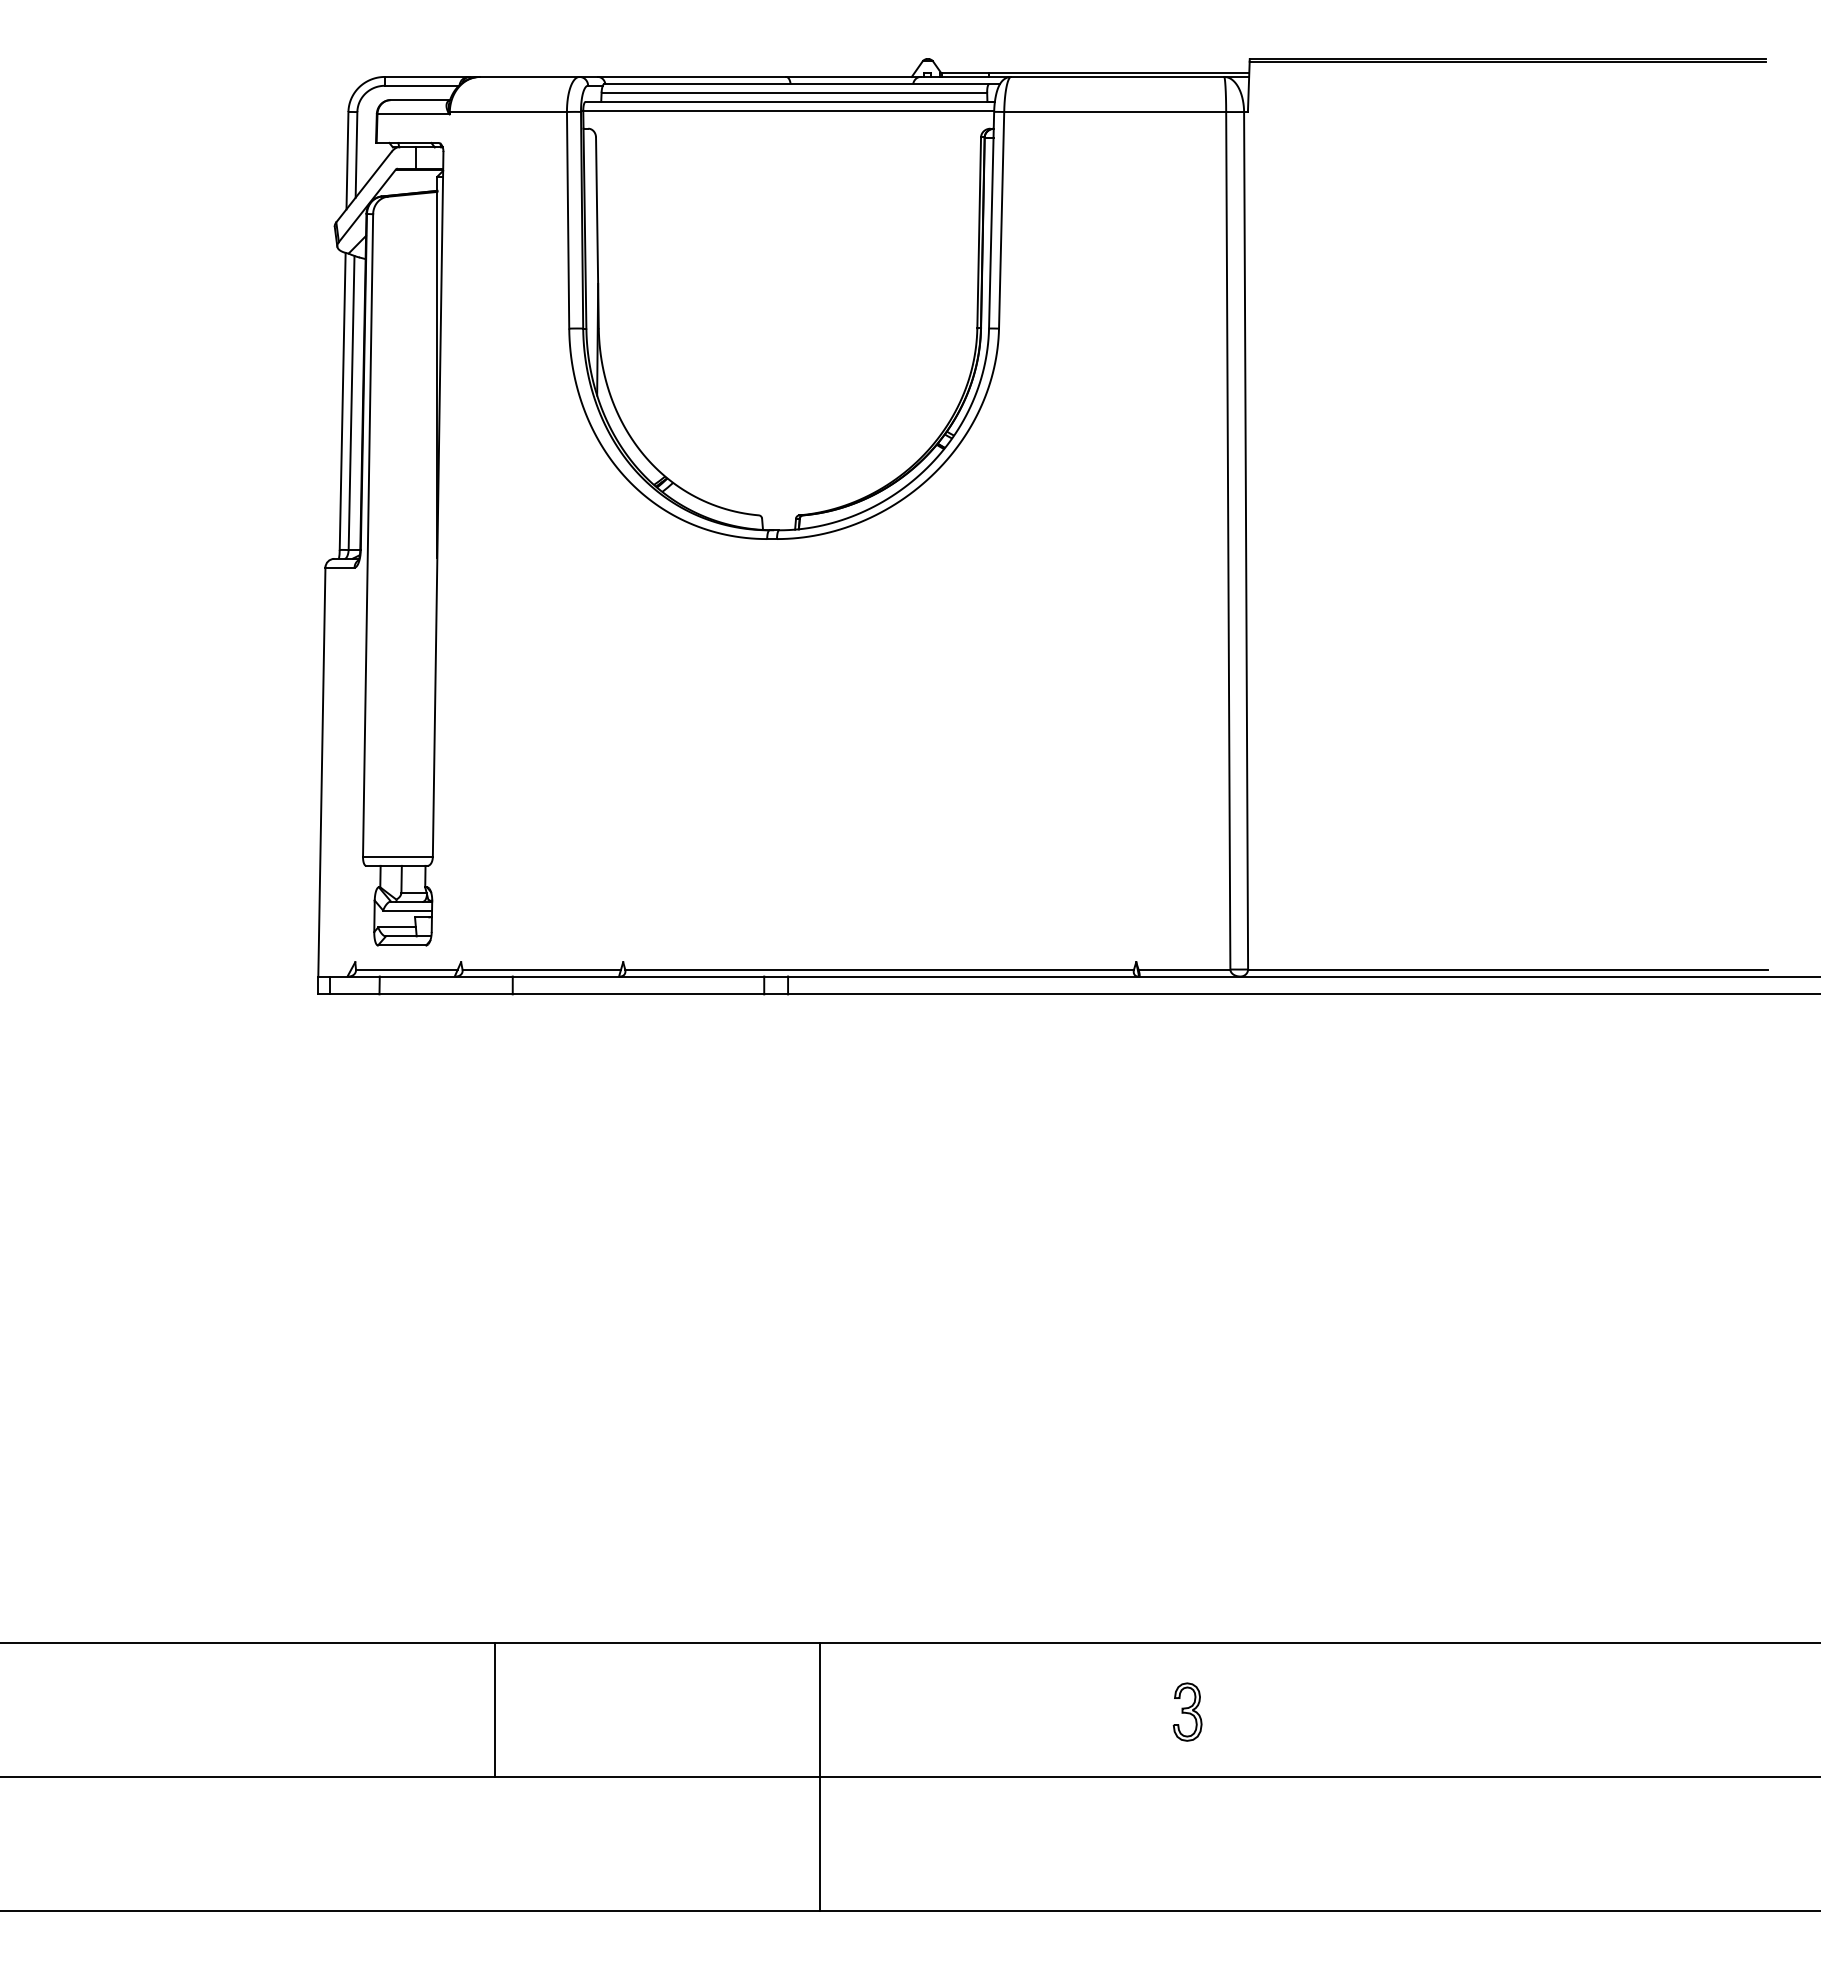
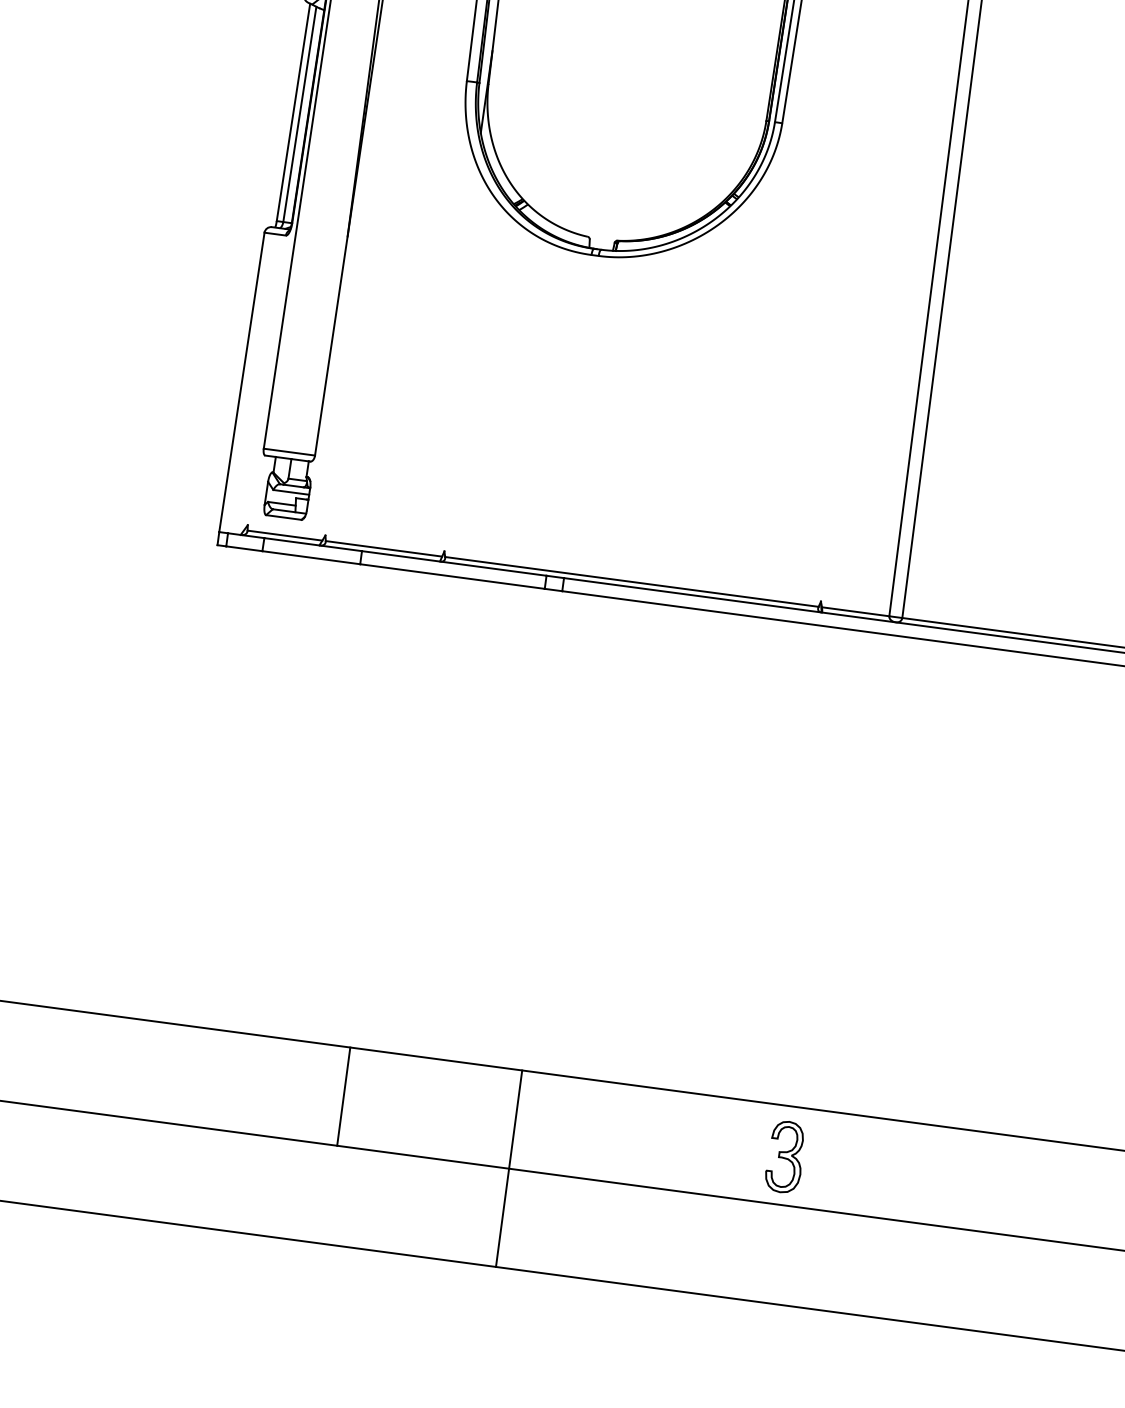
line: (494, 1710) -> (343, 1096), moved
part: (1187, 1711) -> (785, 1156), size x1.67

